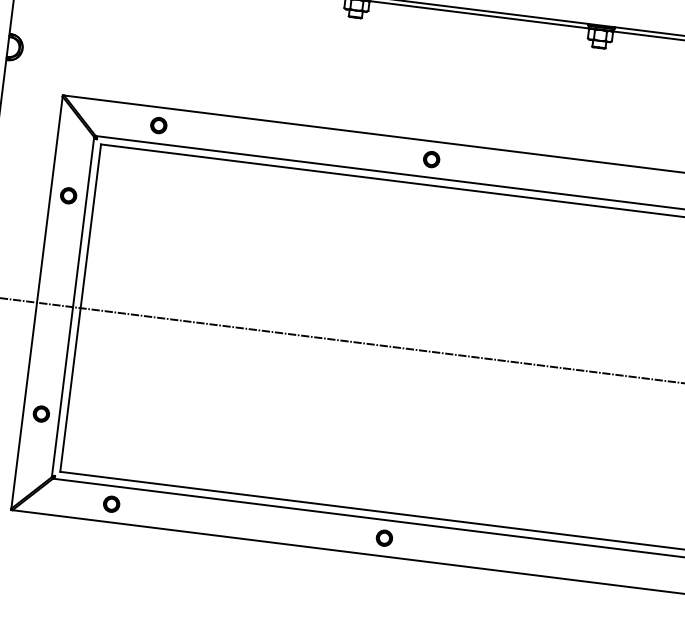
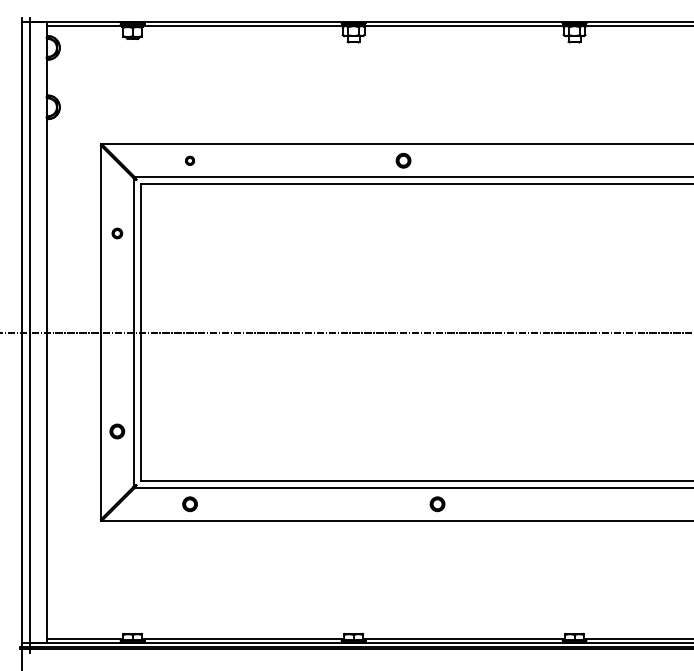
part: (158, 125) -> (189, 160), size x0.6
part: (431, 159) -> (403, 160), moved
part: (68, 195) -> (117, 233), size x0.7

